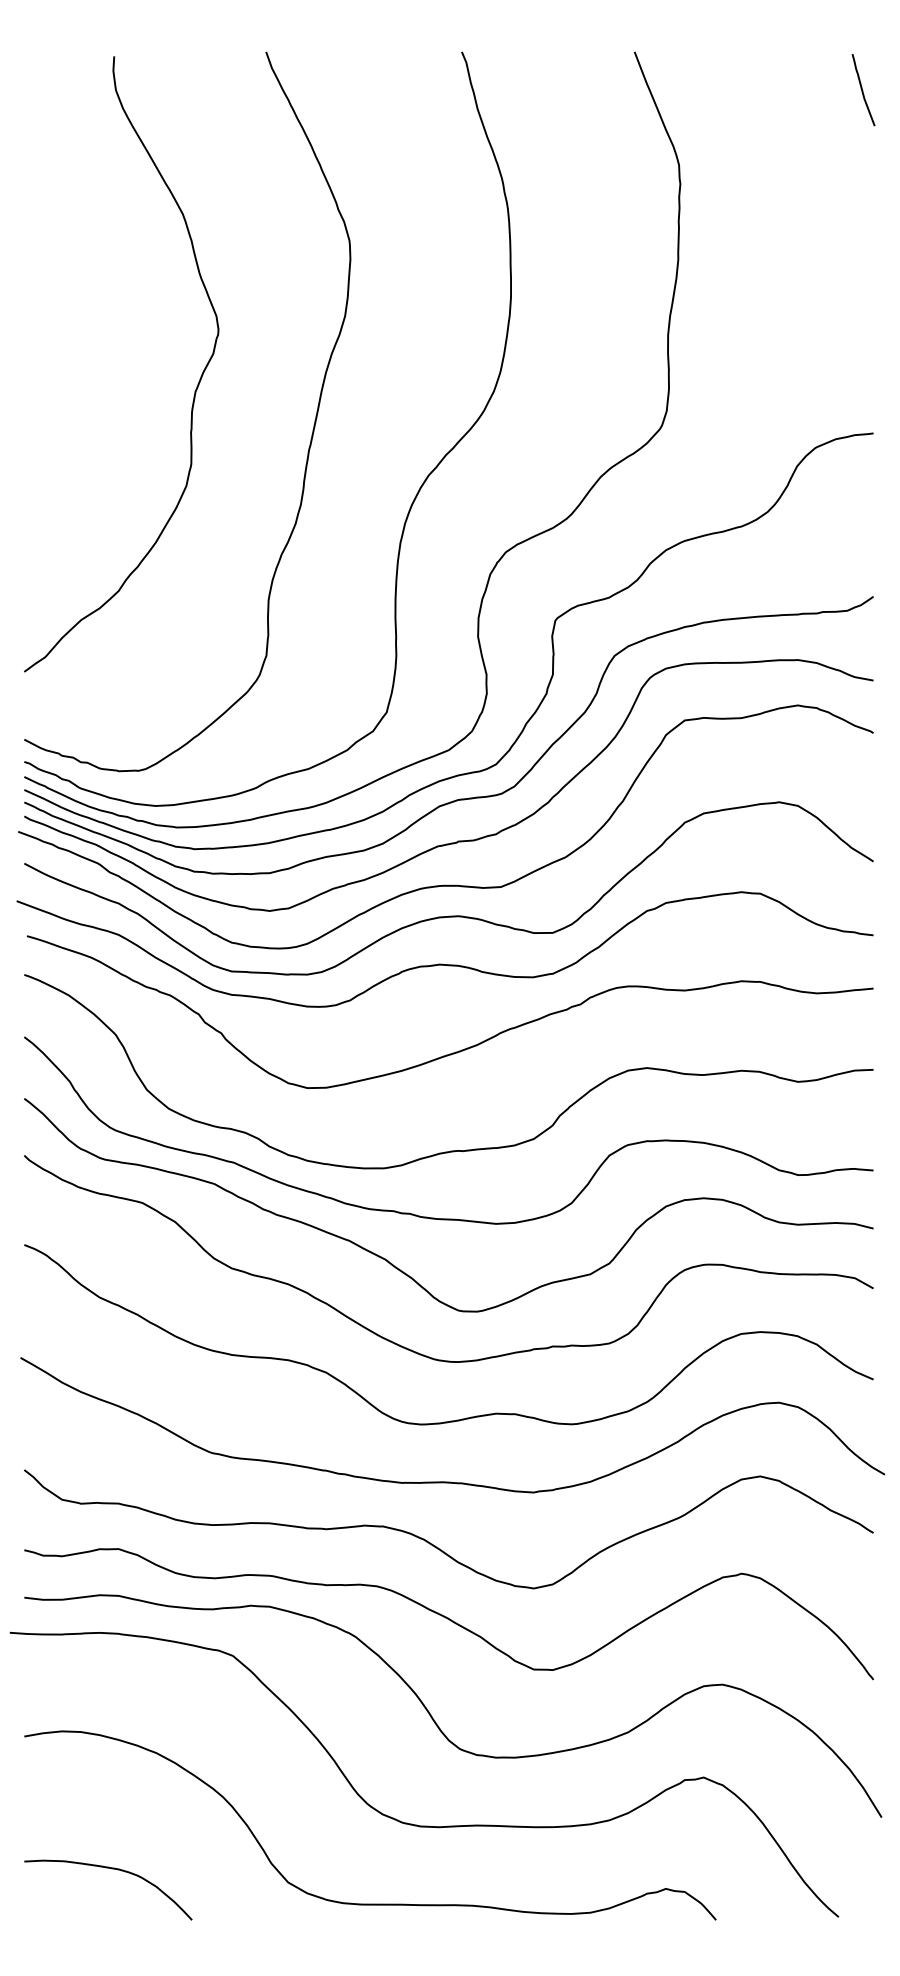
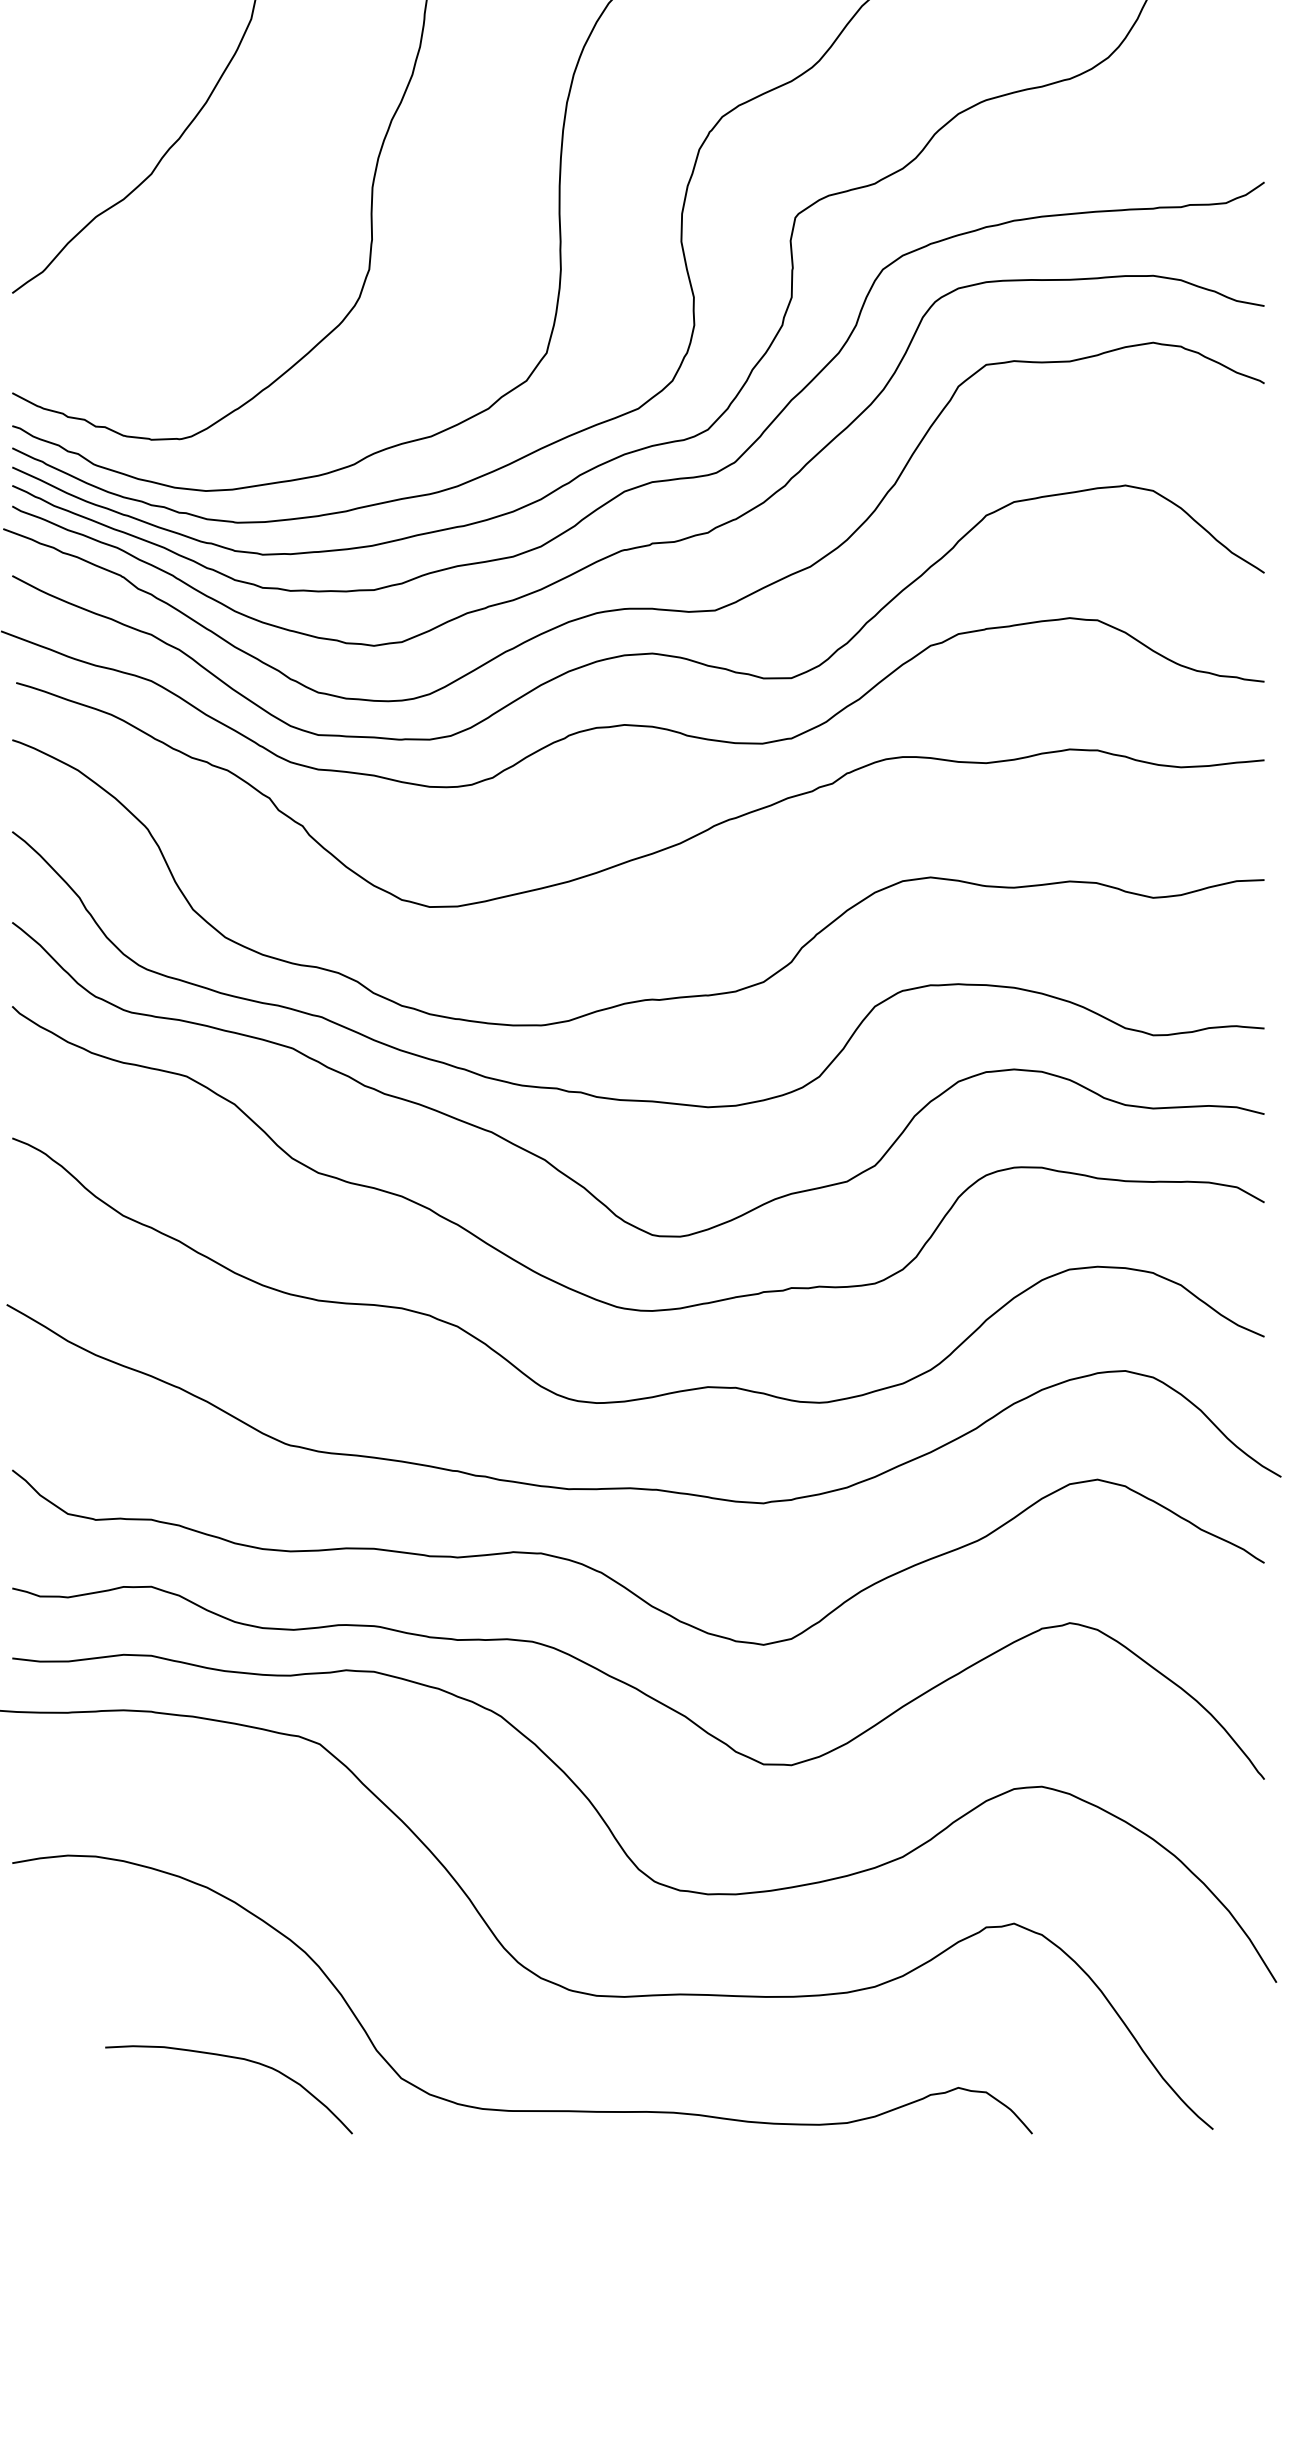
curve: (111, 1869) -> (233, 2059), moved

